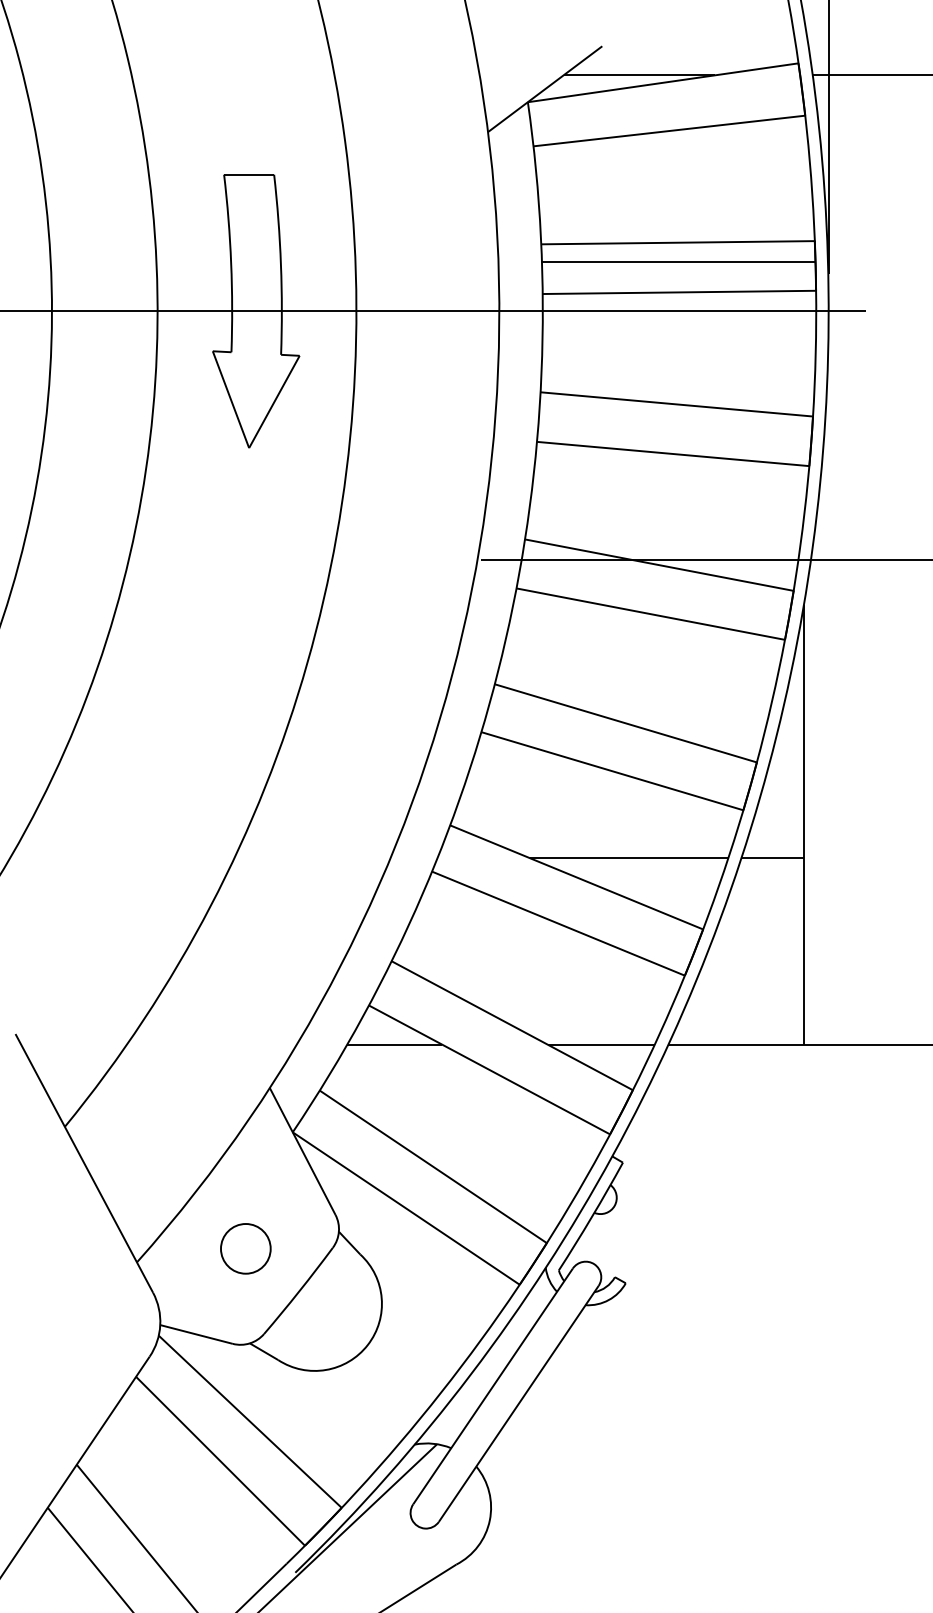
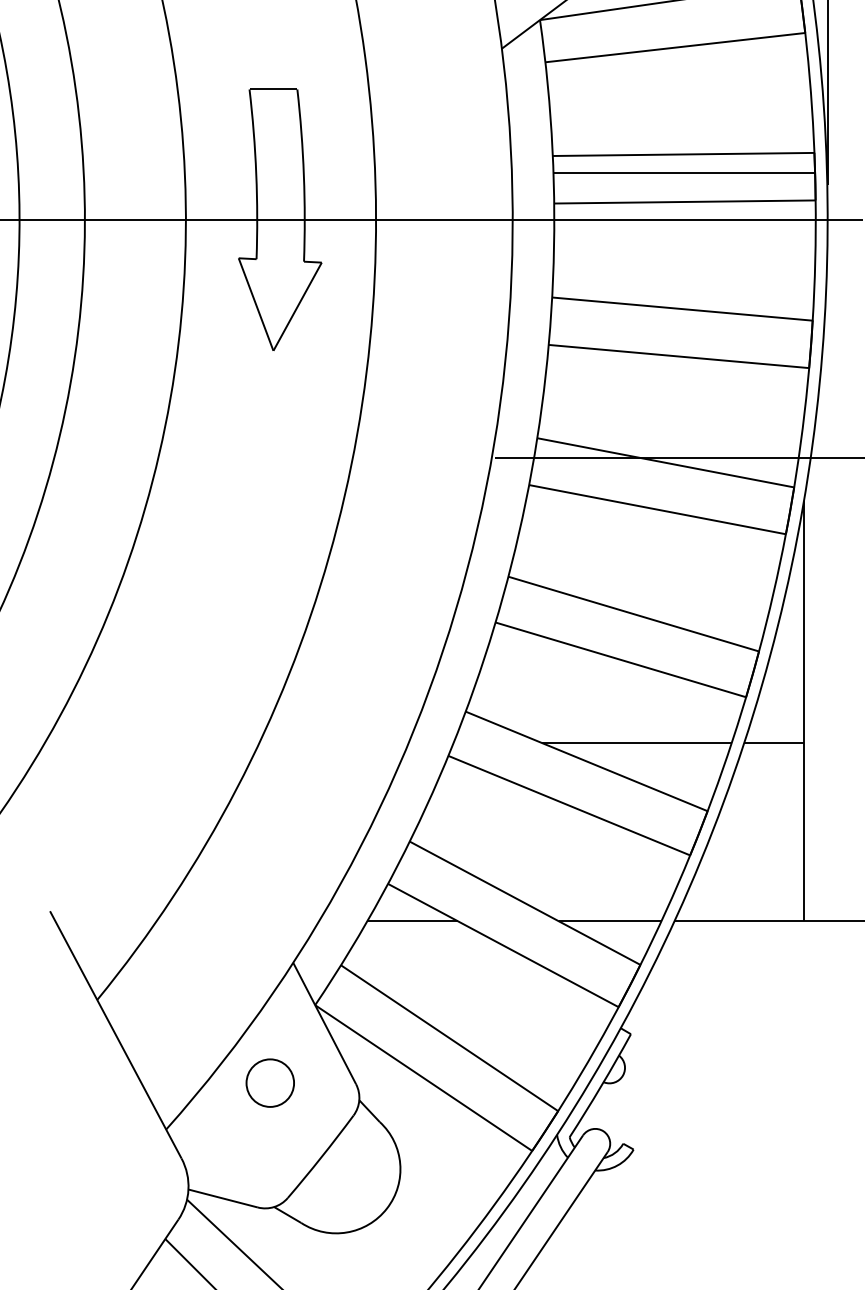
part: (245, 1248) -> (269, 1082), moved

